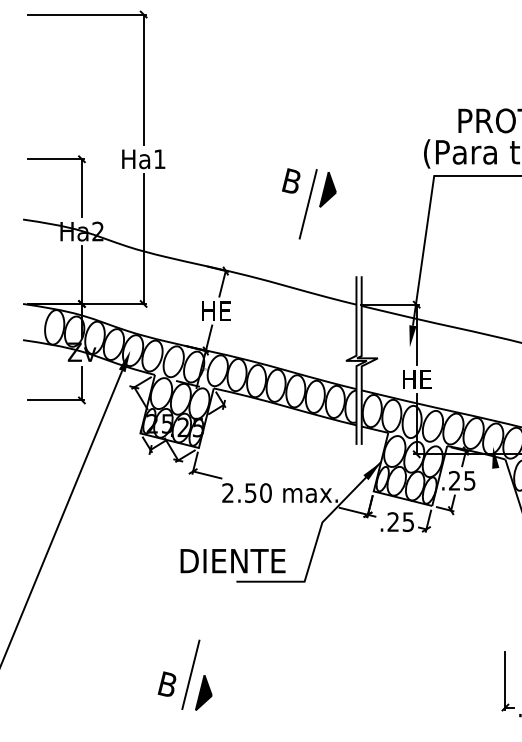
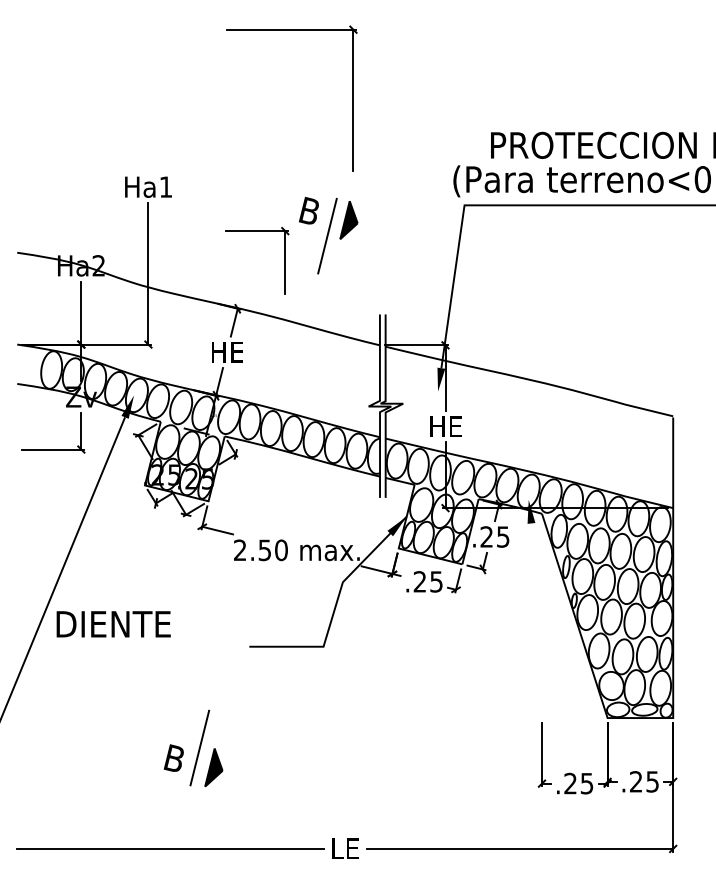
part: (142, 77) -> (352, 98), moved
part: (81, 186) -> (284, 260), moved
text: (232, 561) -> (113, 624), moved

